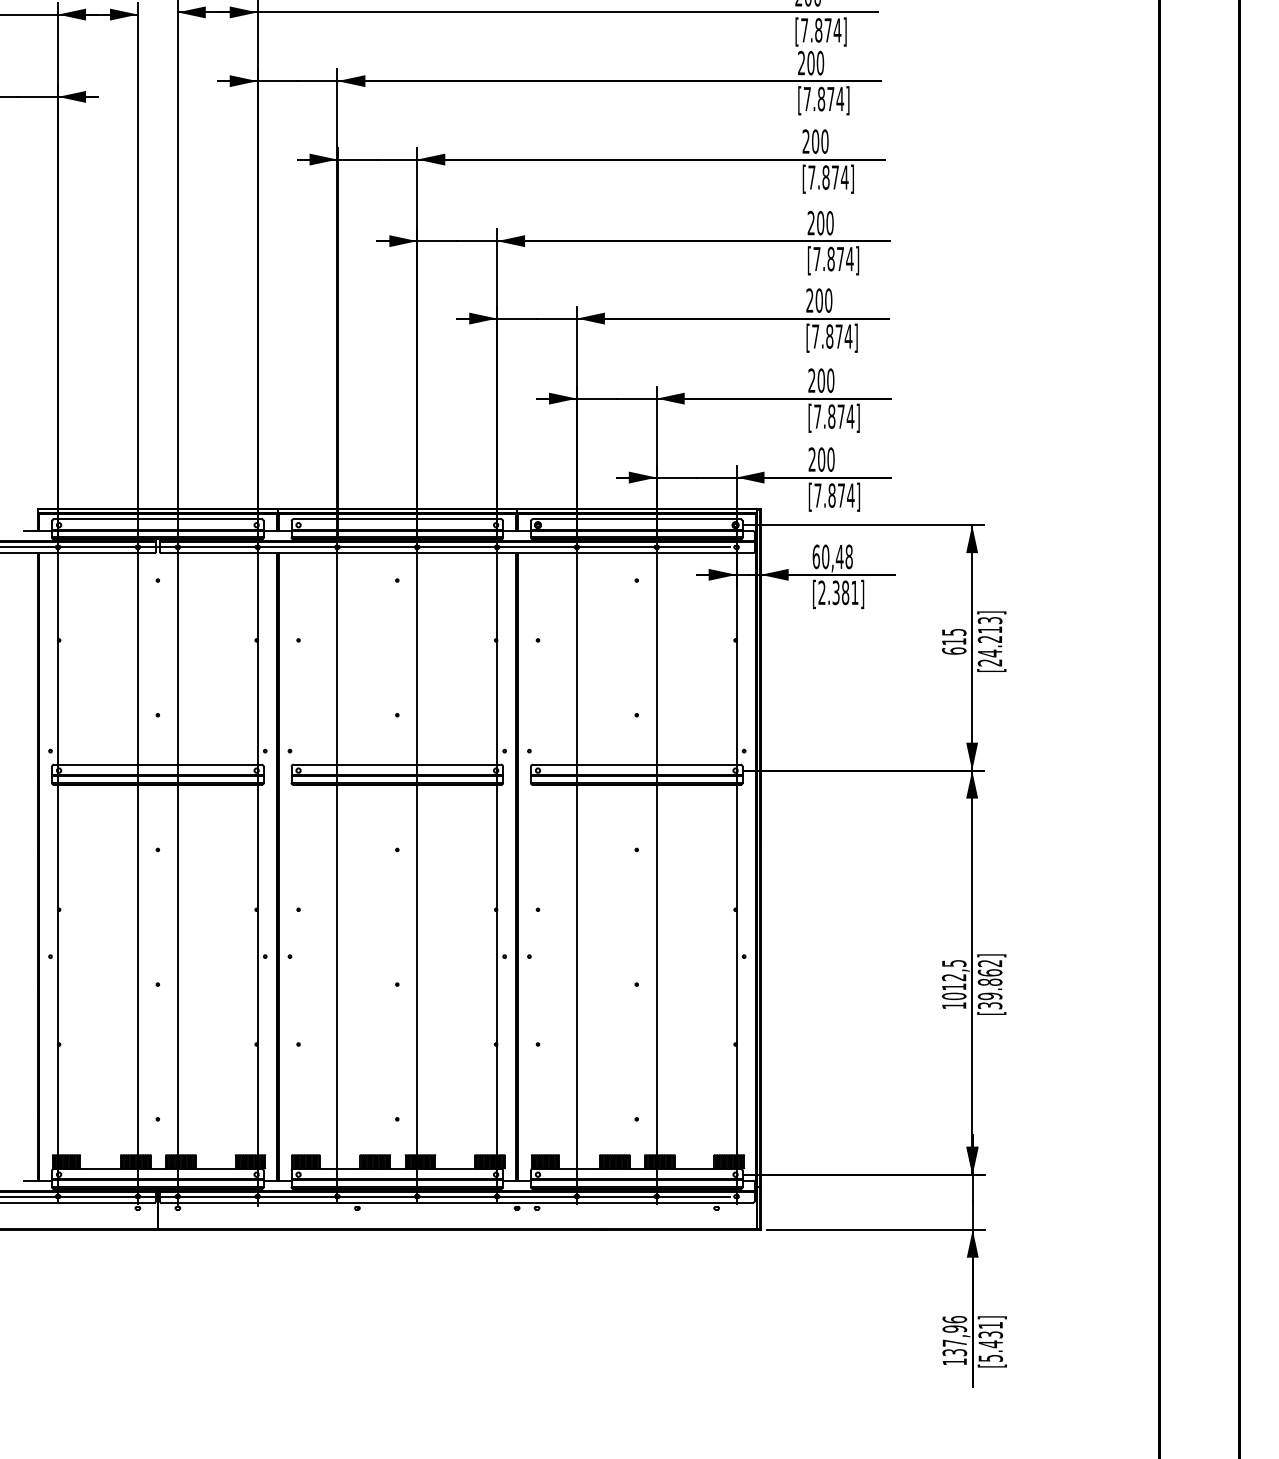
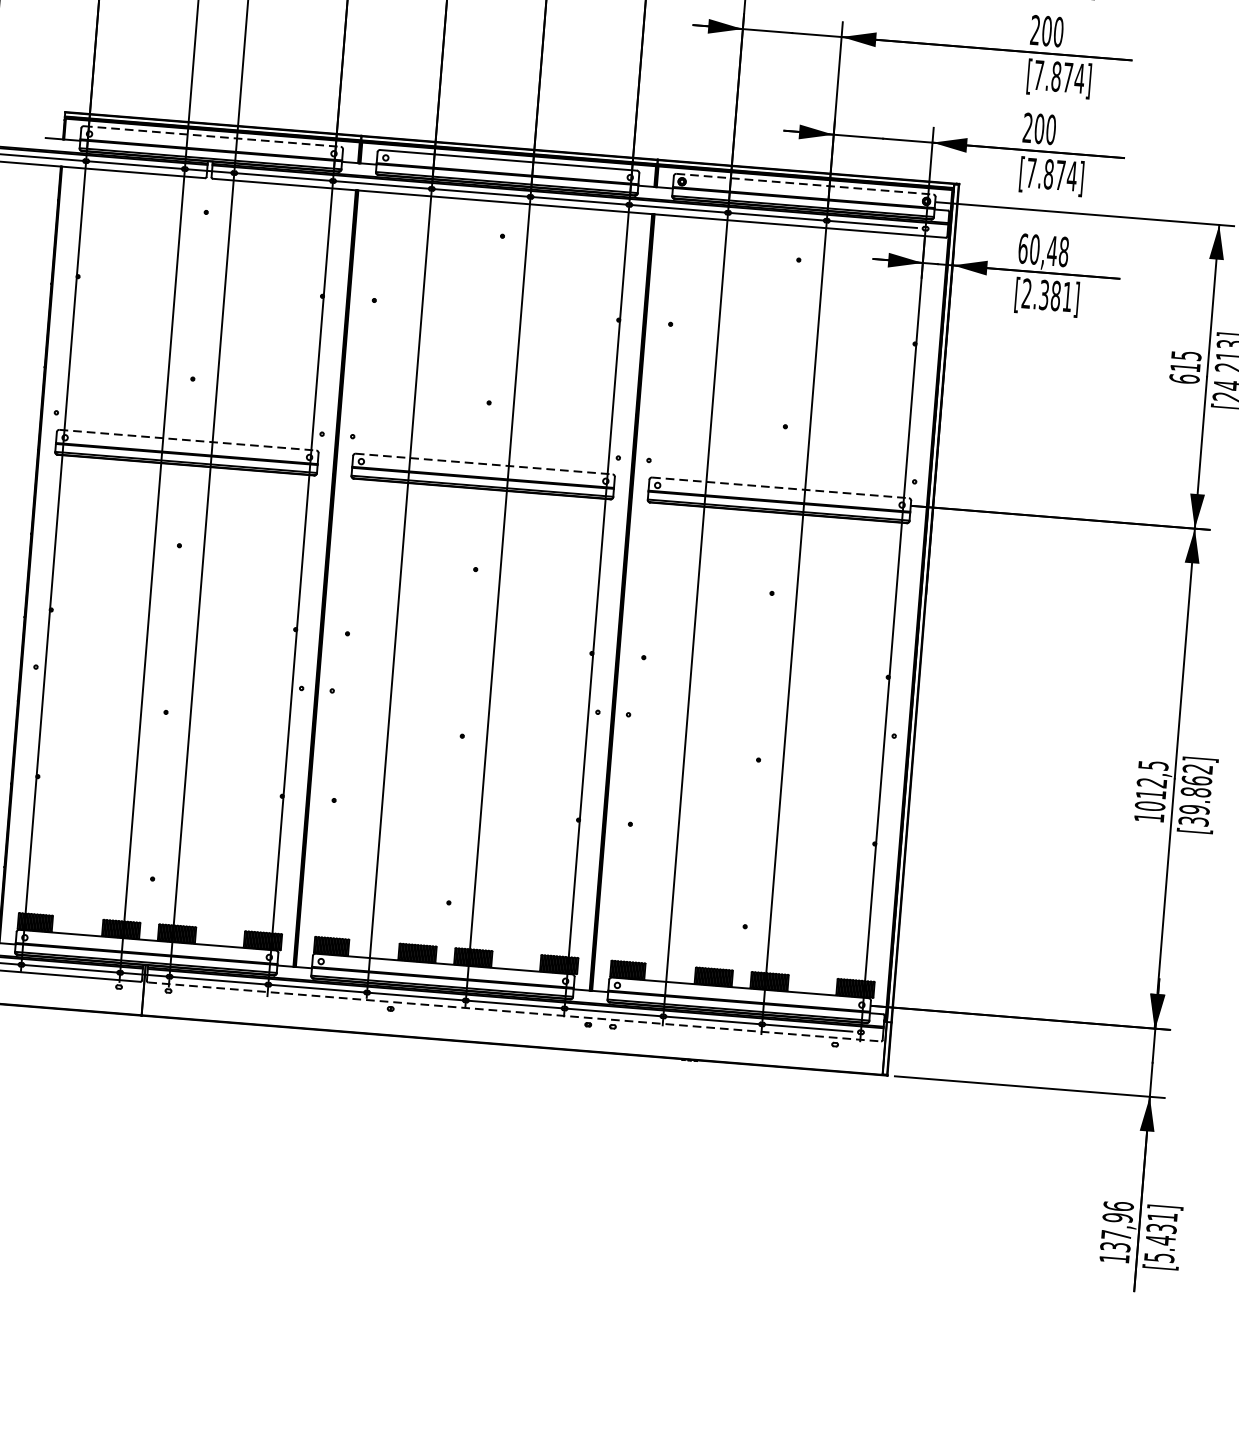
line: (157, 519) -> (211, 136), solid -> dashed
line: (636, 519) -> (804, 184), solid -> dashed
line: (157, 764) -> (187, 439), solid -> dashed
line: (397, 764) -> (484, 463), solid -> dashed
line: (636, 764) -> (780, 487), solid -> dashed
line: (457, 1202) -> (515, 1011), solid -> dashed

